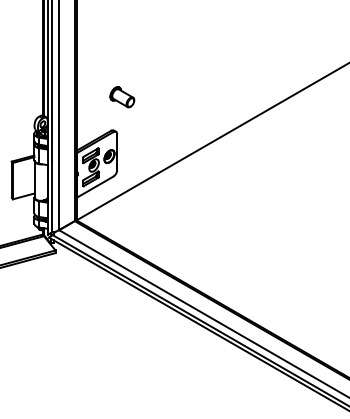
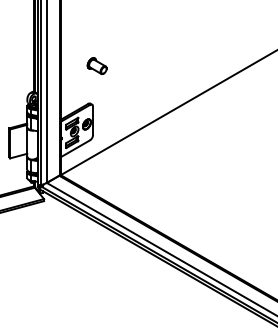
part: (122, 97) -> (97, 66), moved

